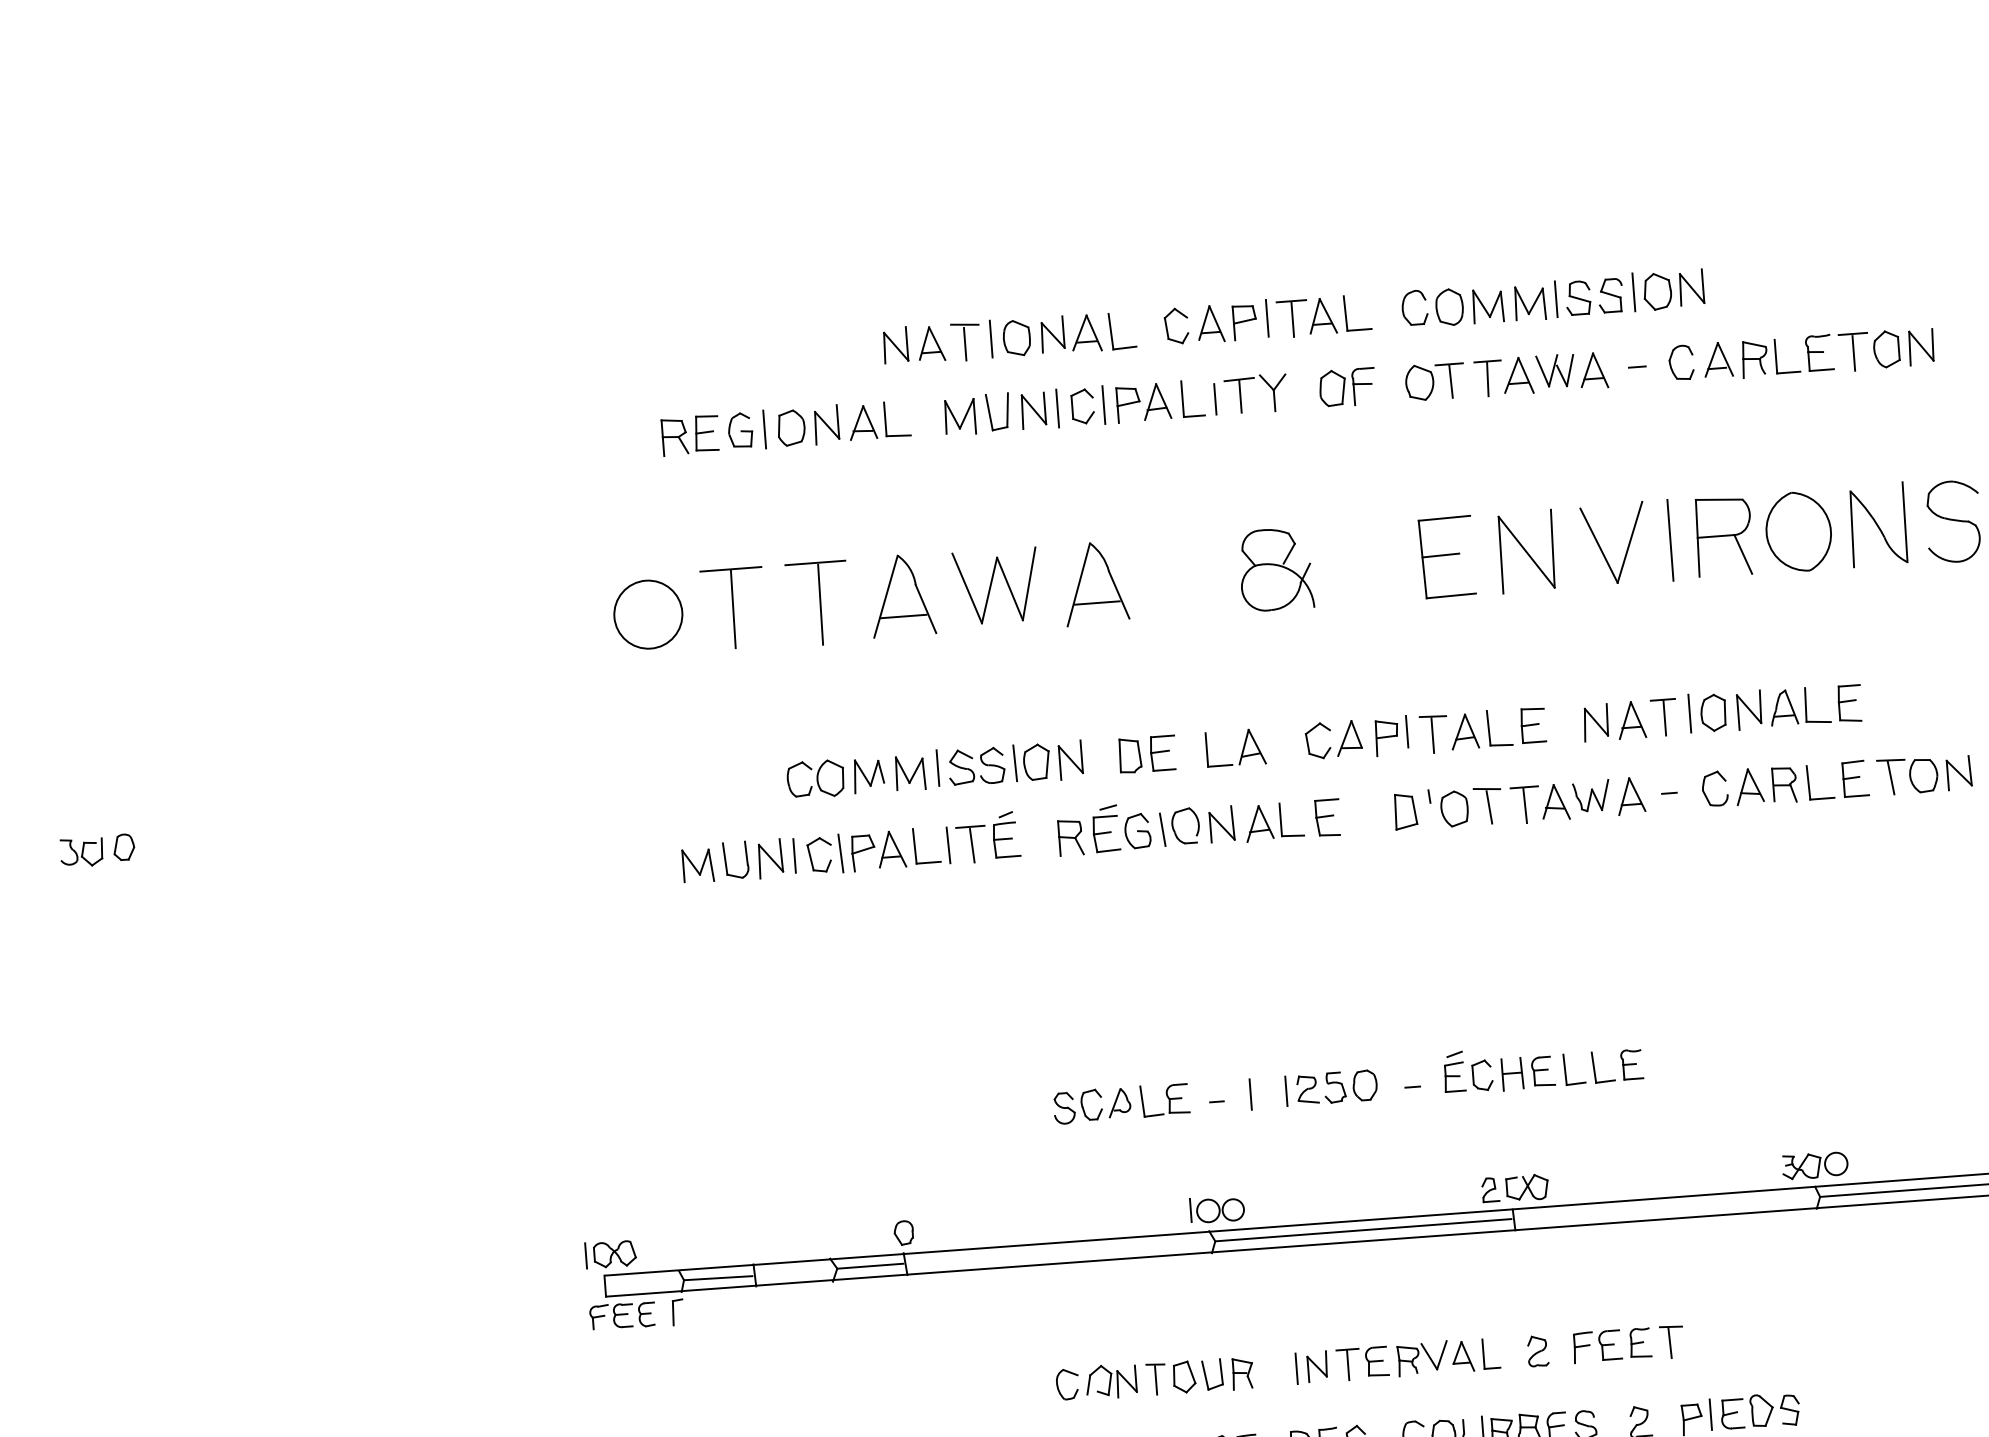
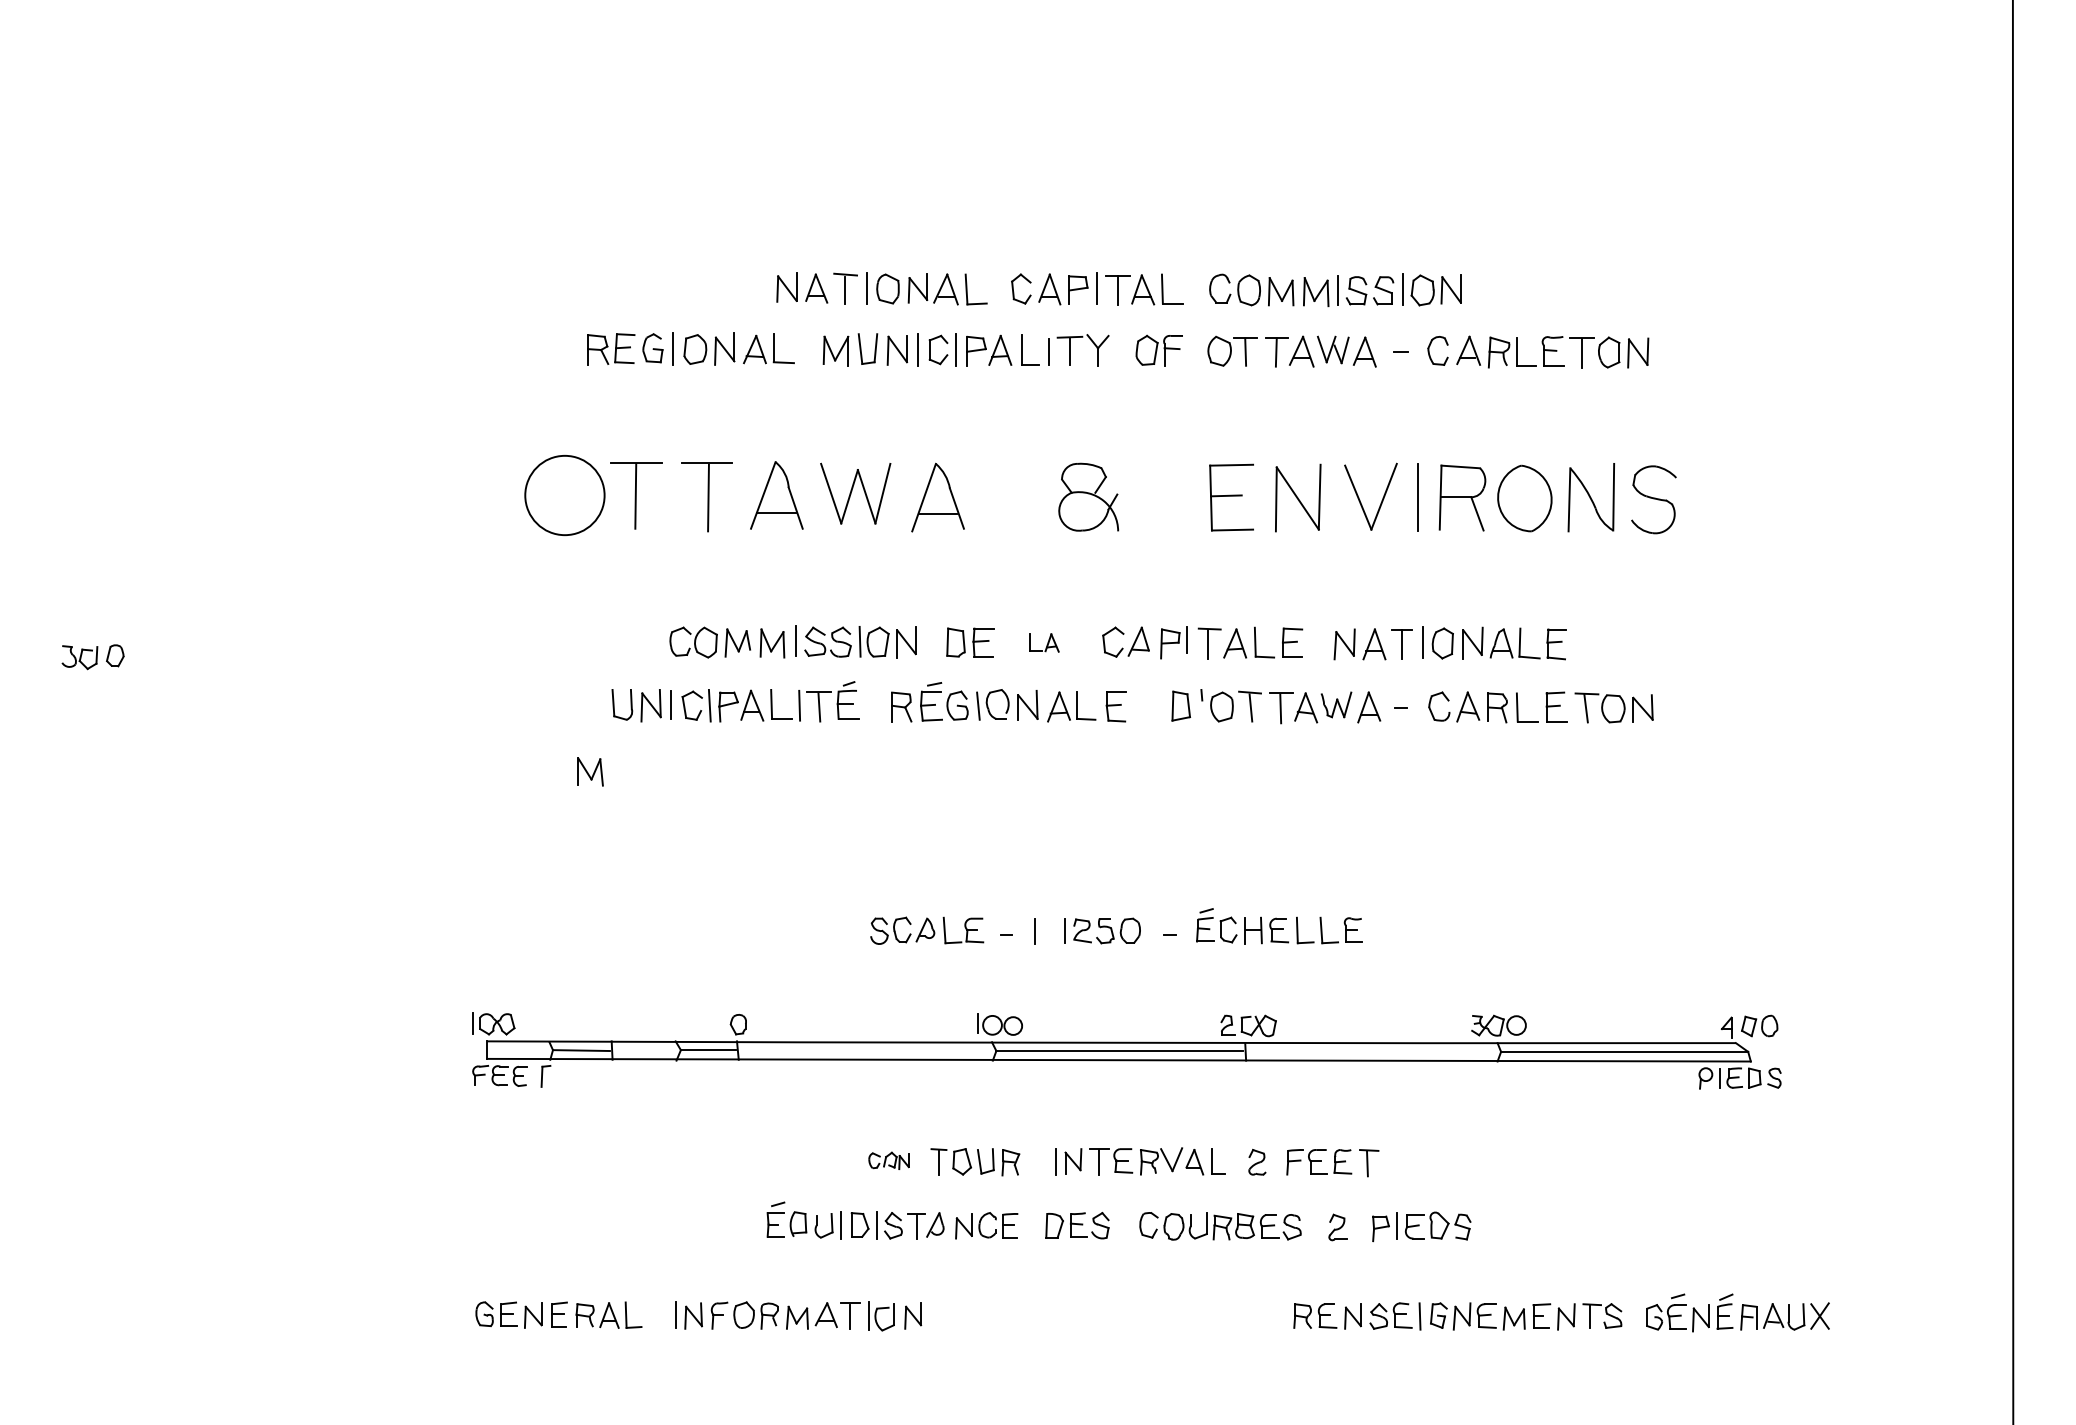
circle: (647, 614) -> (564, 495), size x1.4
part: (1236, 747) -> (1044, 642), size x0.6
part: (697, 865) -> (590, 771), moved
part: (1095, 1382) -> (888, 1160), size x0.6

